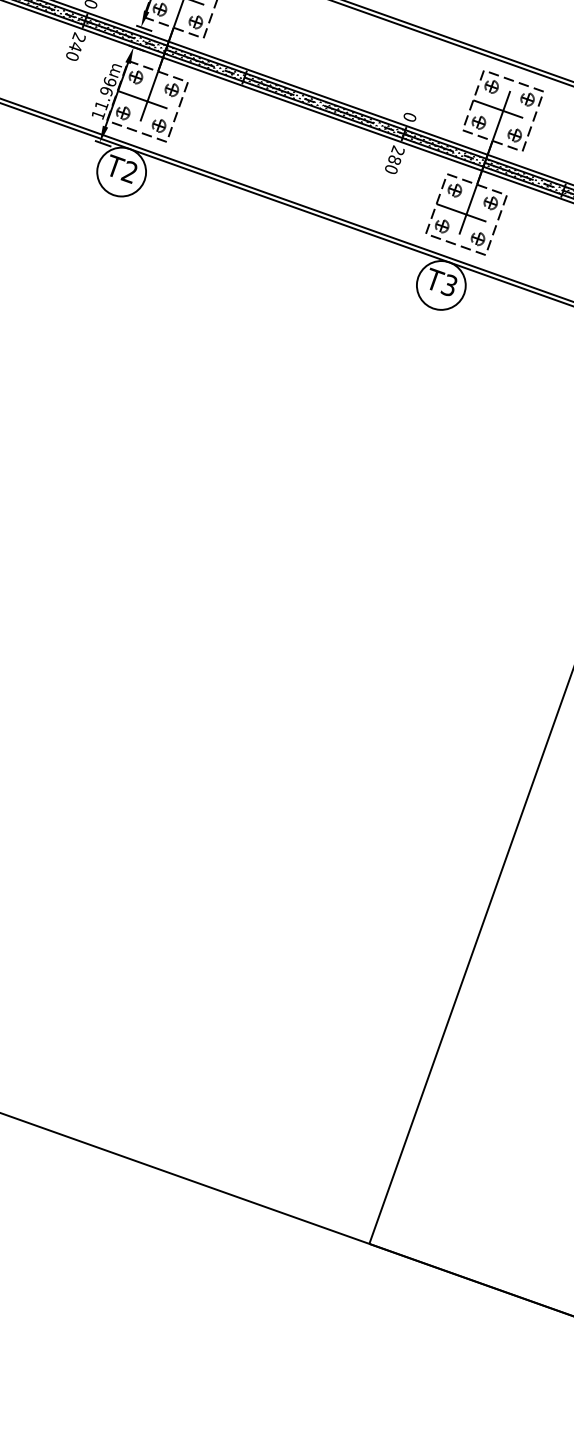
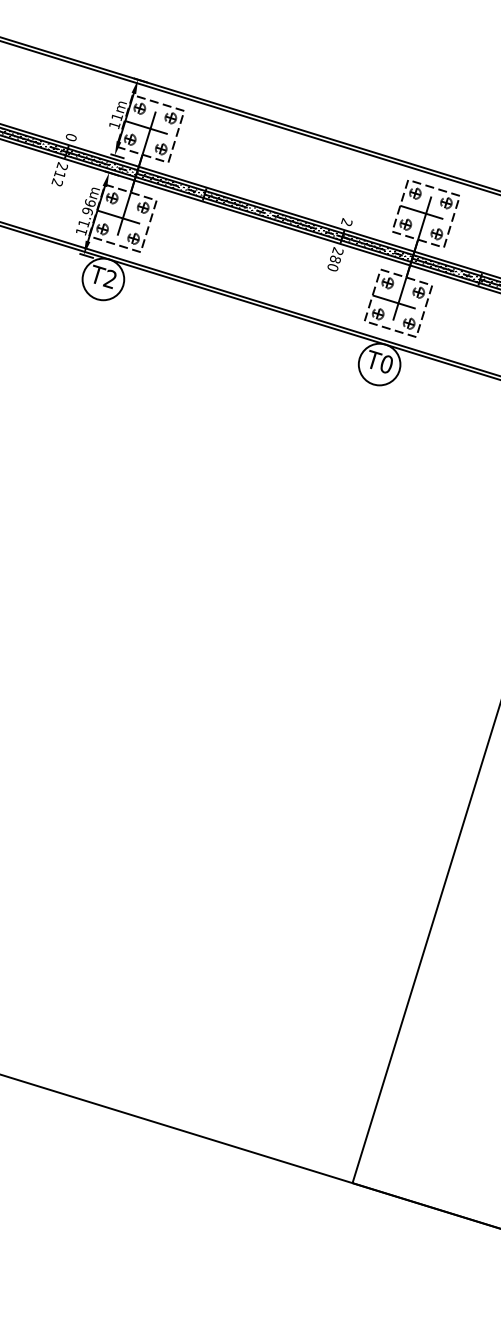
text: (73, 51) -> (58, 178), 240 -> 212
text: (409, 117) -> (346, 222), 0 -> 2
text: (448, 284) -> (385, 363), T3 -> T0

